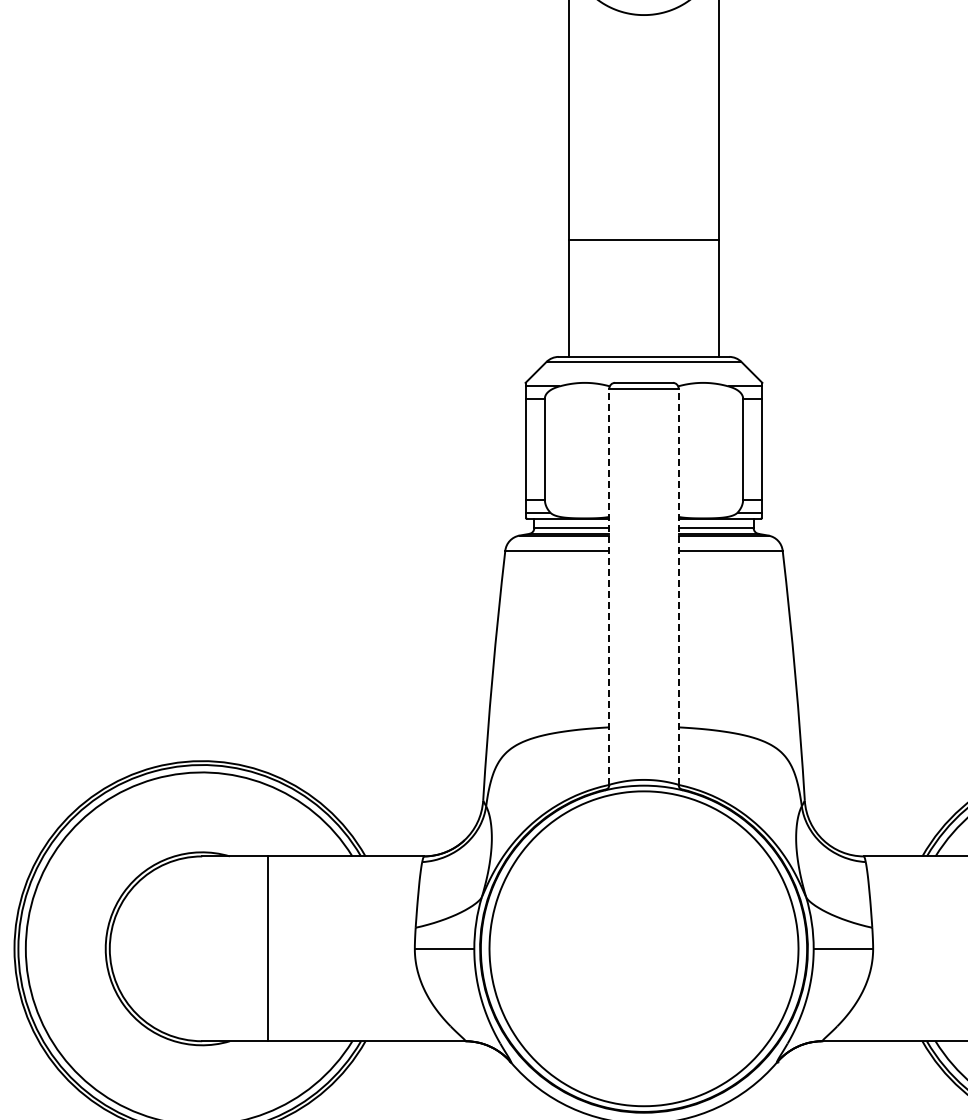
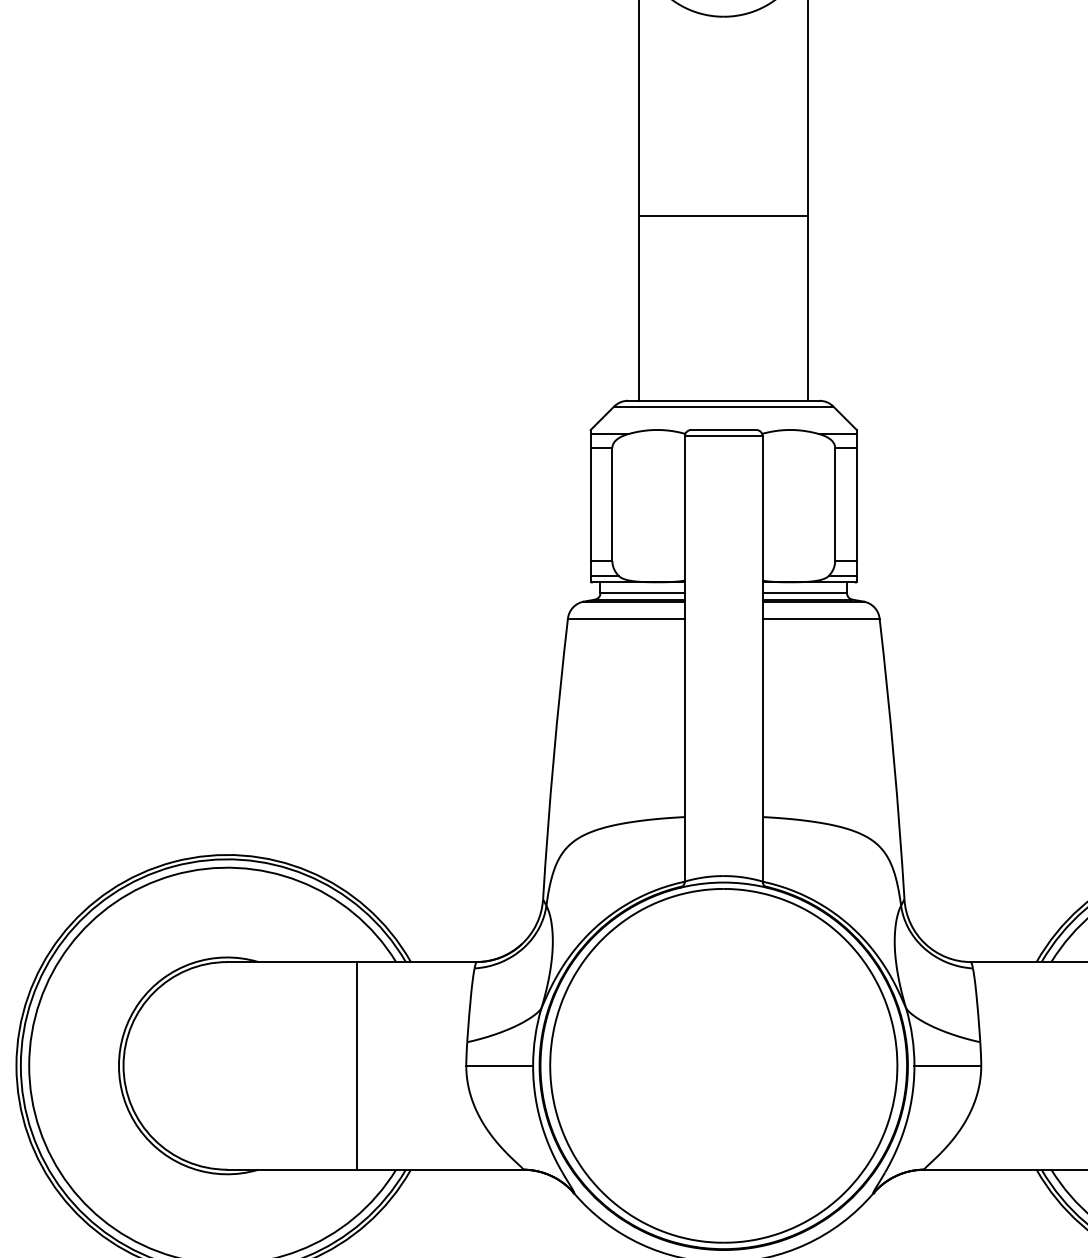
line: (643, 240) -> (723, 216), moved
line: (609, 586) -> (685, 658), dashed -> solid
line: (678, 586) -> (762, 658), dashed -> solid
line: (267, 948) -> (356, 1065), moved

